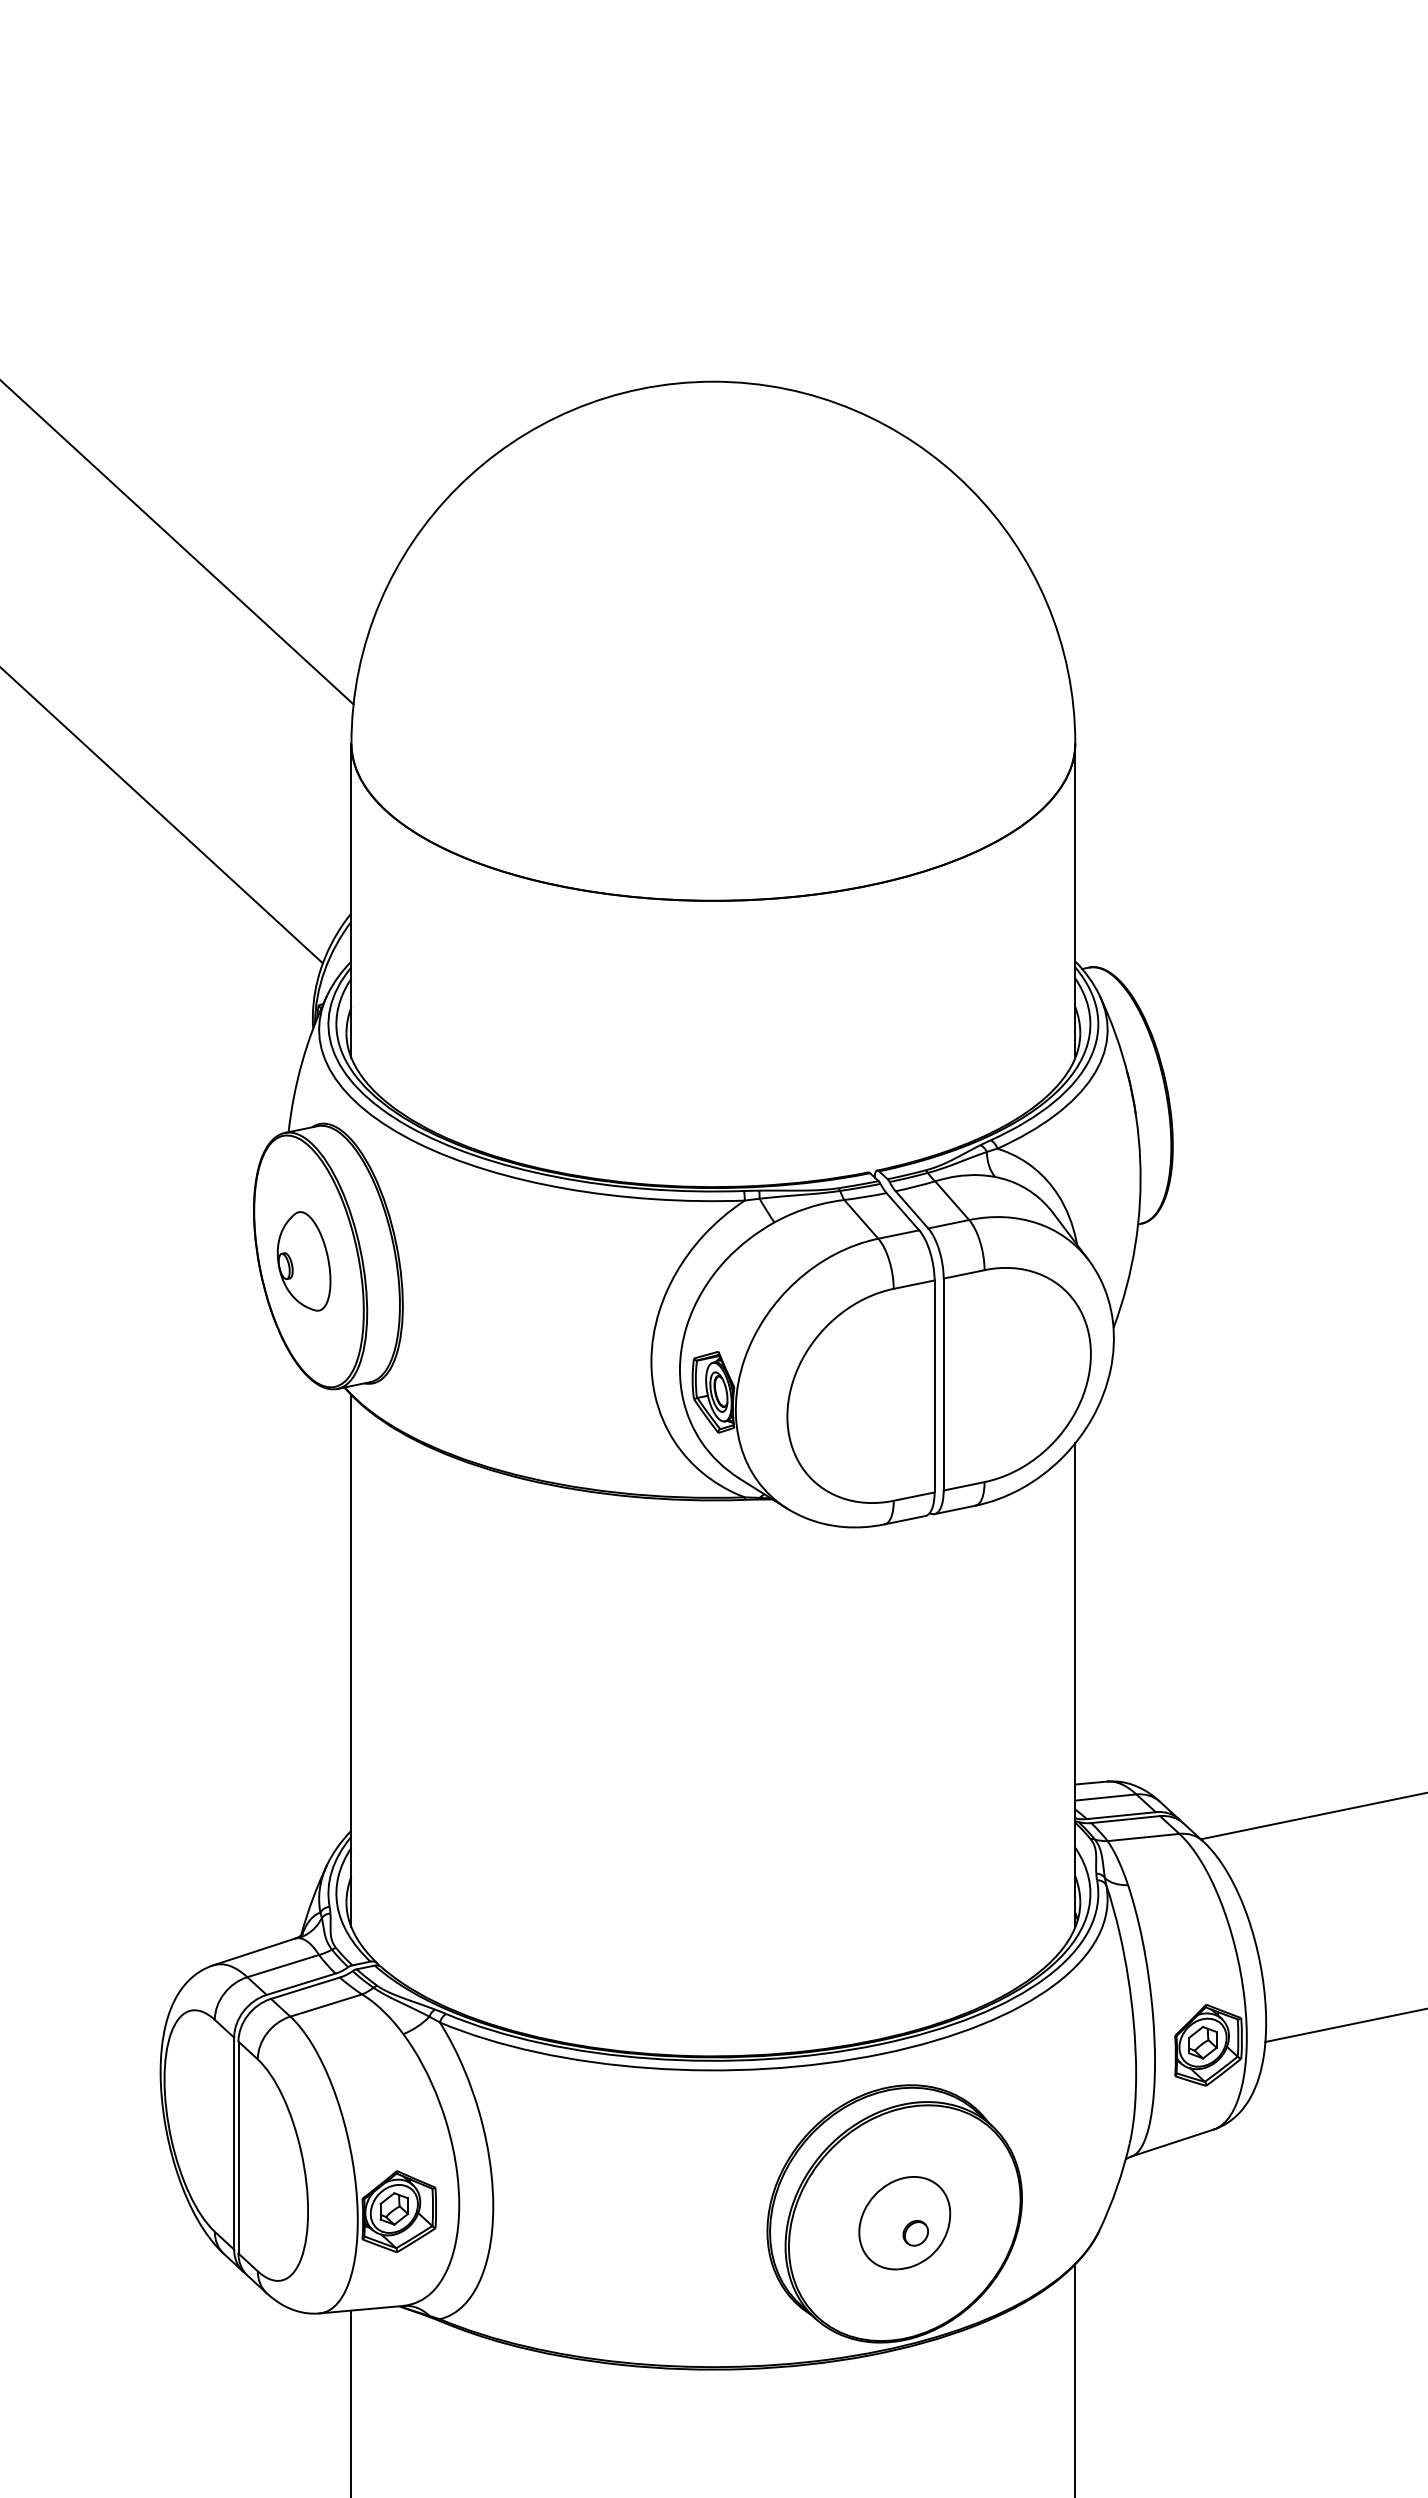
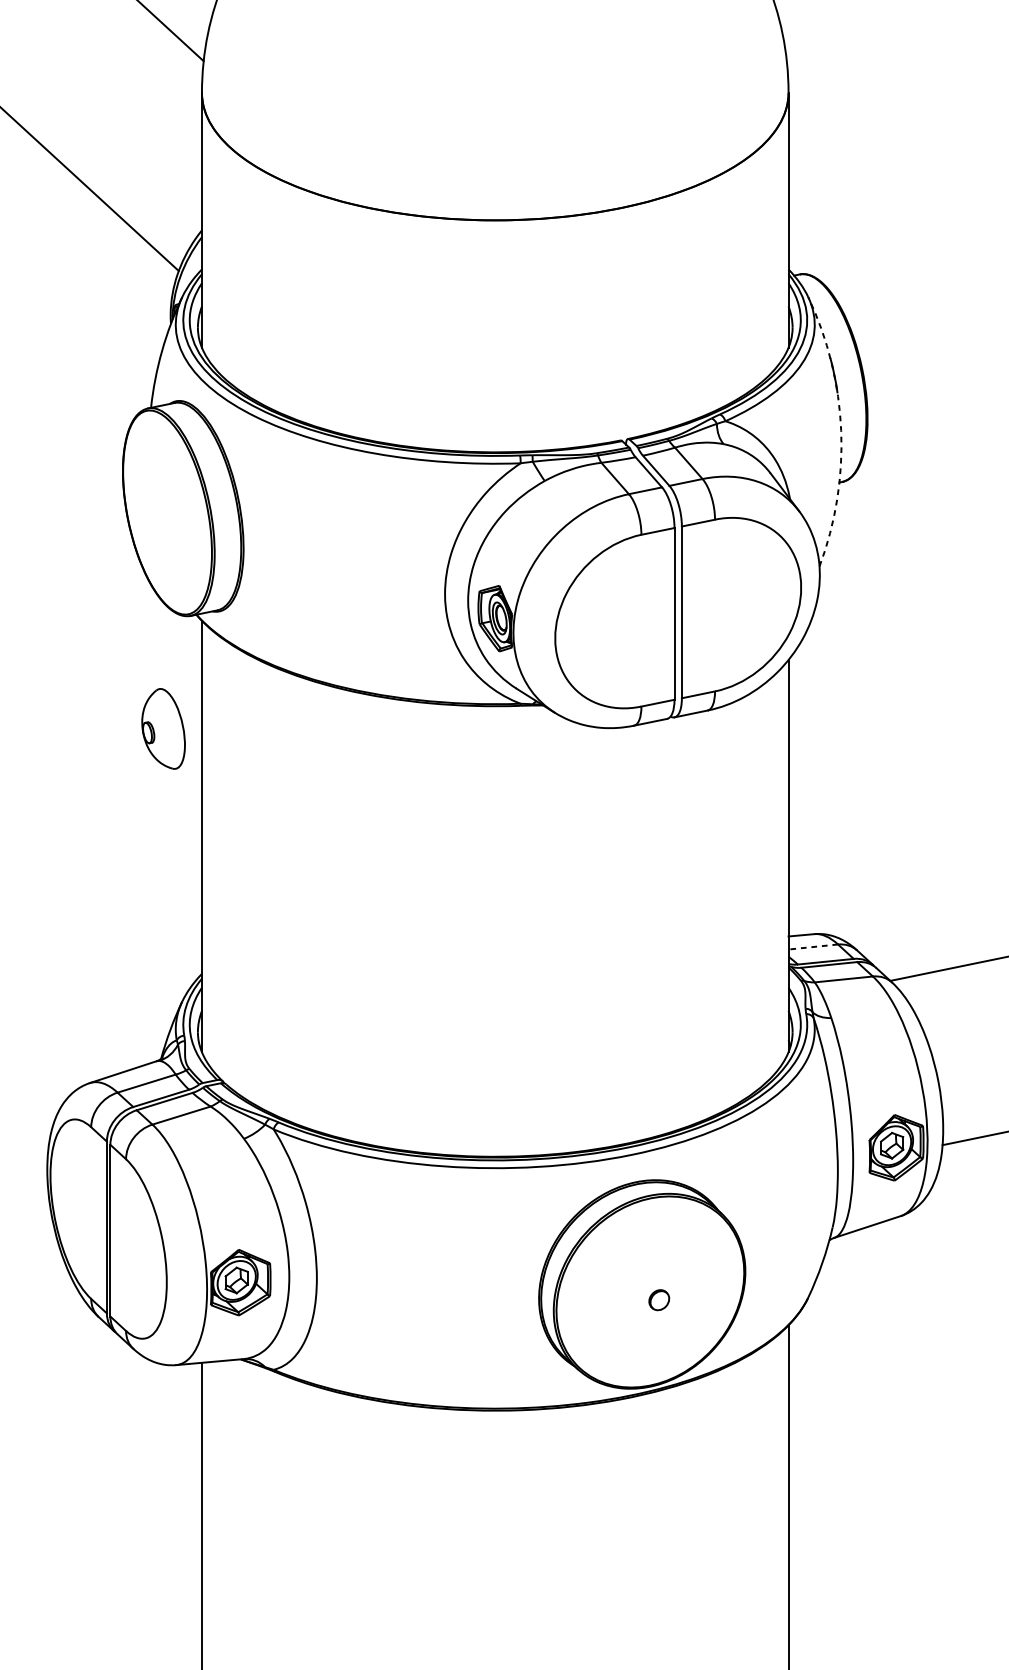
arc: (1140, 1160) -> (841, 430), solid -> dashed
part: (303, 1261) -> (163, 729), moved
line: (1105, 1797) -> (813, 947), solid -> dashed
part: (904, 2223) -> (650, 1292), removed

